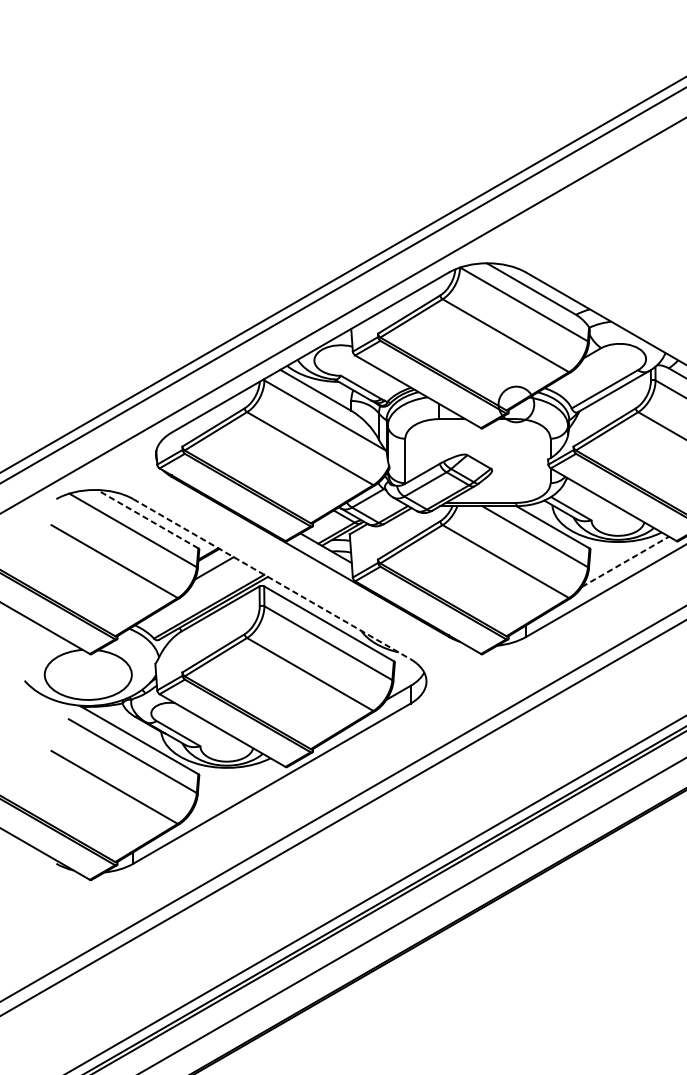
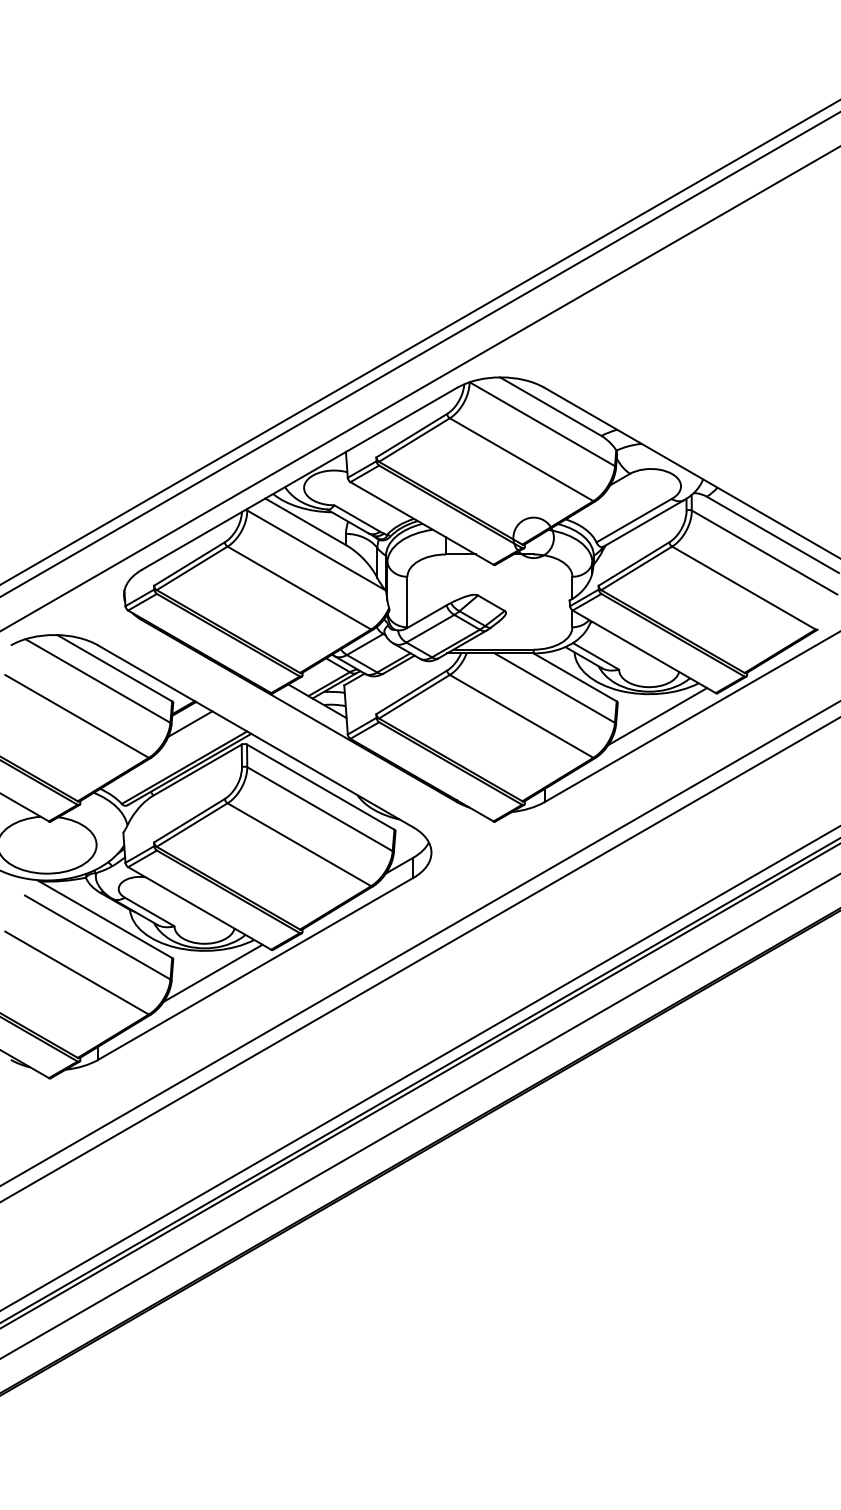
line: (147, 518) -> (114, 667), dashed -> solid
line: (626, 561) -> (658, 716), dashed -> solid
line: (271, 579) -> (255, 736), dashed -> solid
line: (233, 786) -> (212, 972), added

